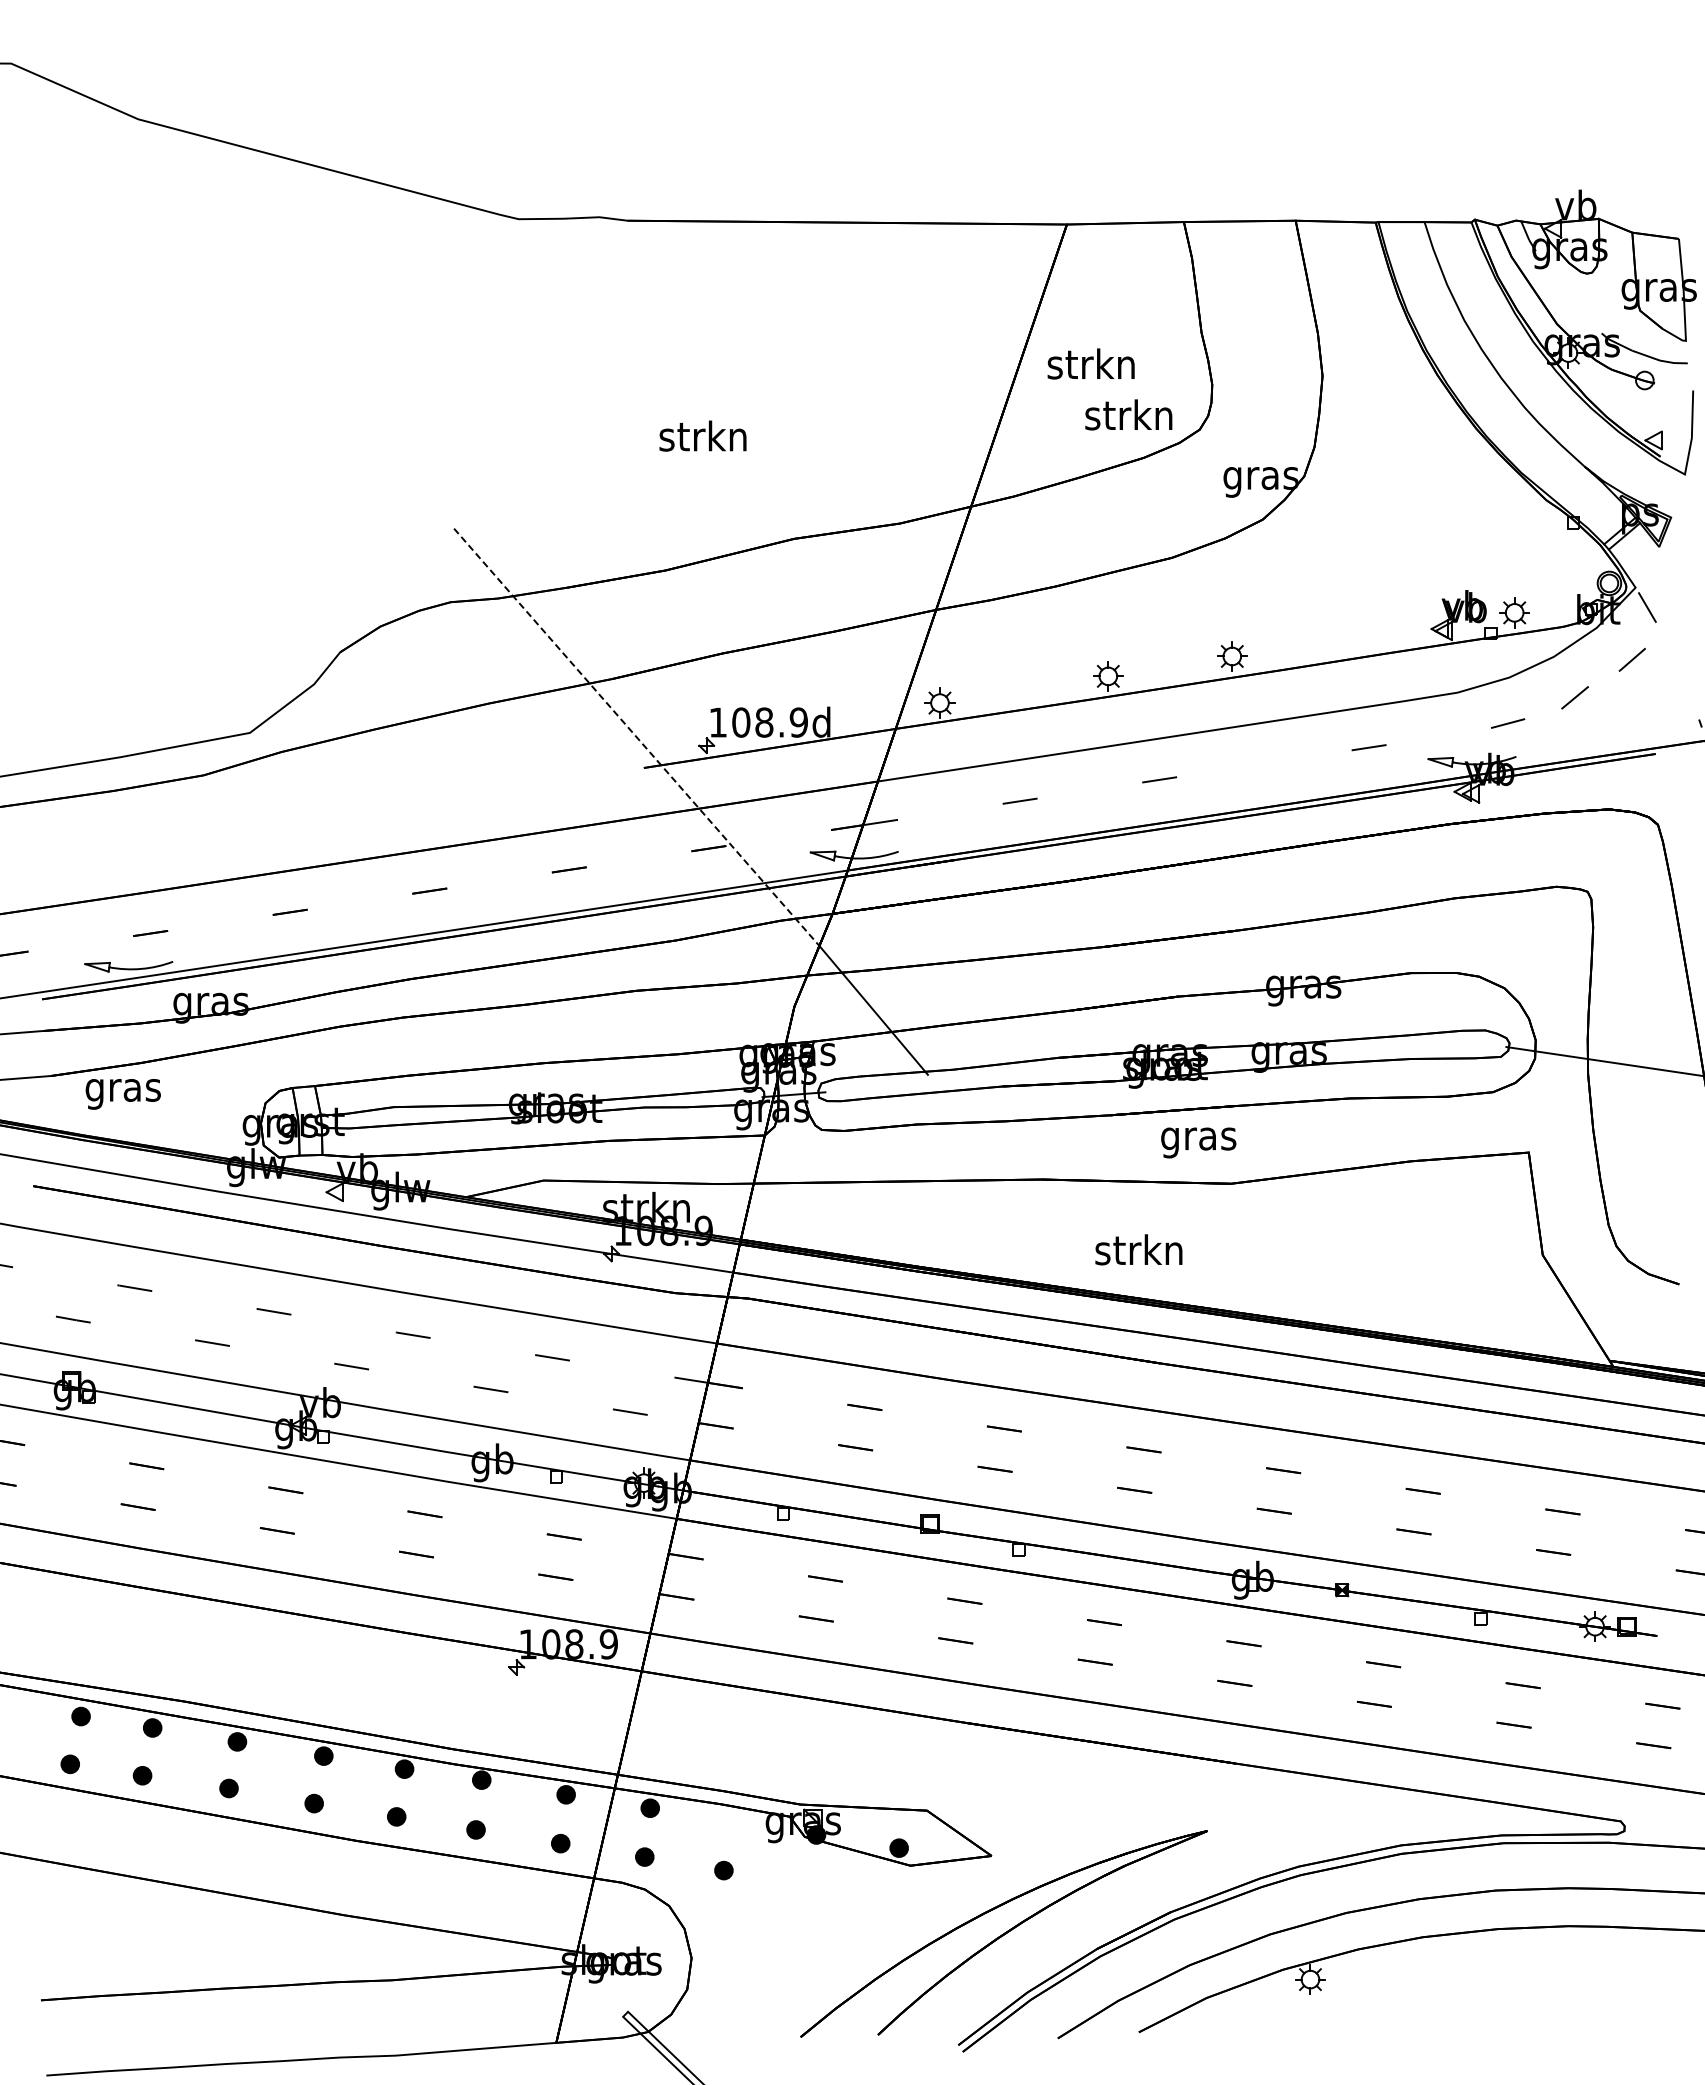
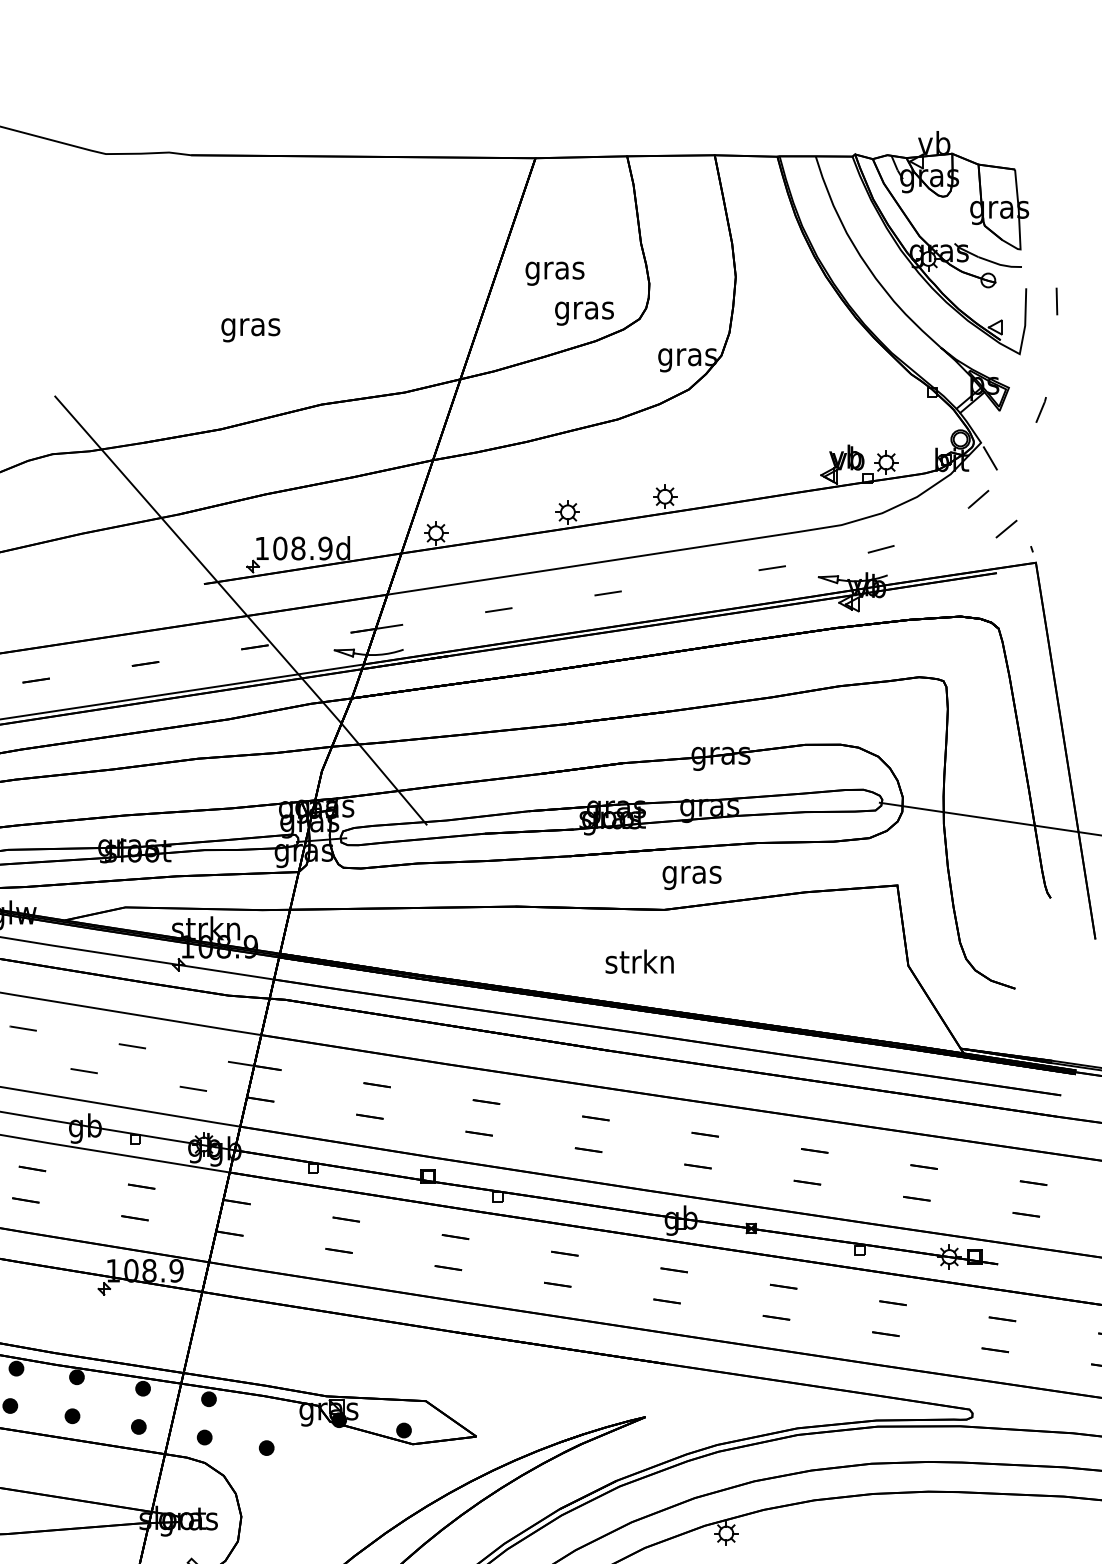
text: (1090, 367) -> (553, 270), strkn -> gras
text: (1128, 418) -> (583, 310), strkn -> gras
text: (702, 439) -> (249, 326), strkn -> gras
line: (1574, 697) -> (1006, 528), moved
line: (637, 737) -> (198, 560), dashed -> solid
text: (1198, 1142) -> (691, 877), moved
text: (1138, 1249) -> (639, 961), moved

